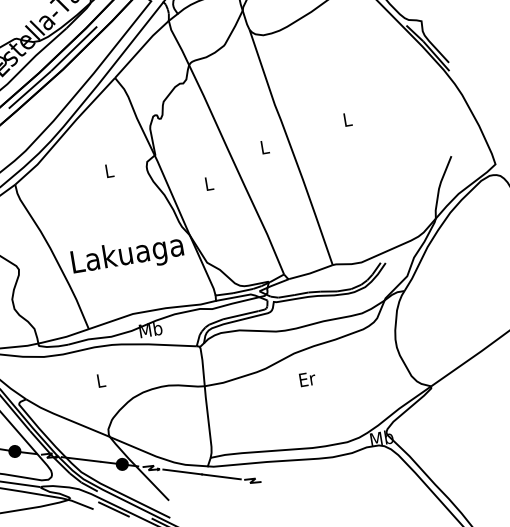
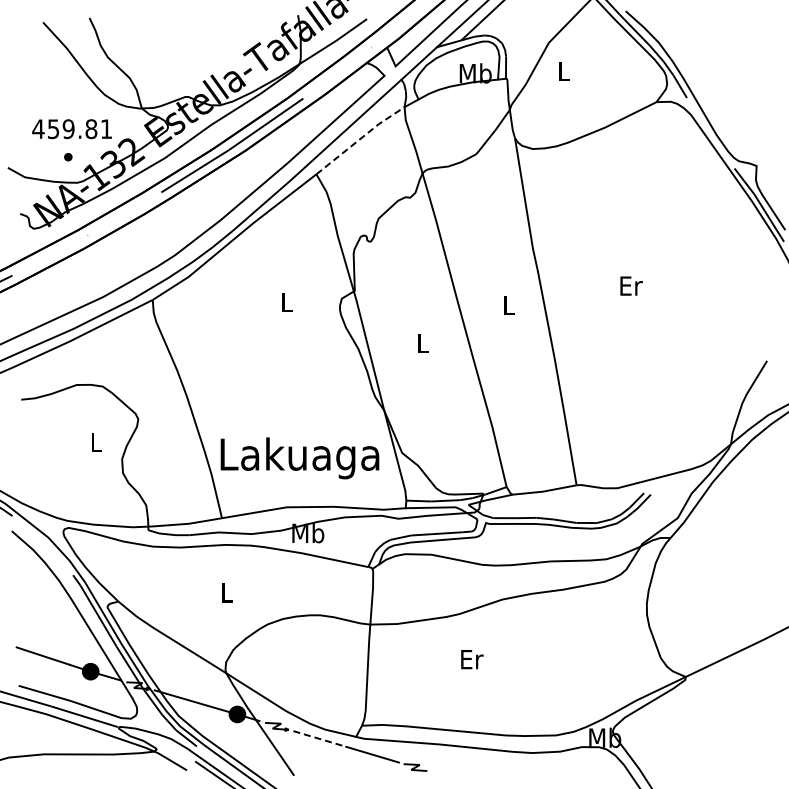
line: (141, 48) -> (360, 139), solid -> dashed
text: (347, 119) -> (631, 285), L -> Er
text: (127, 256) -> (299, 458), moved
text: (307, 379) -> (472, 659), moved
line: (182, 471) -> (319, 738), solid -> dashed

